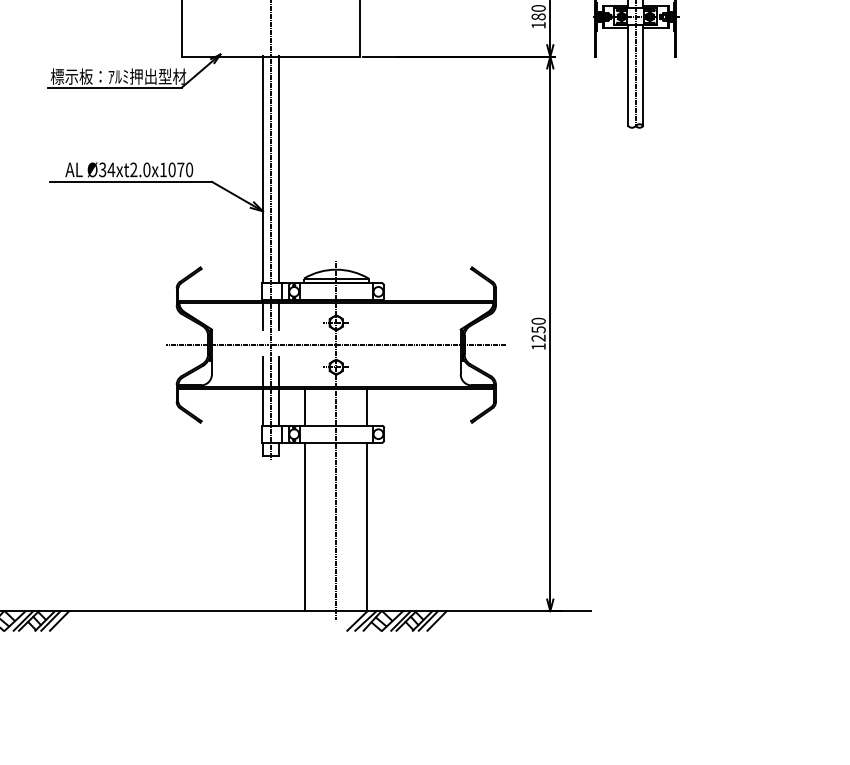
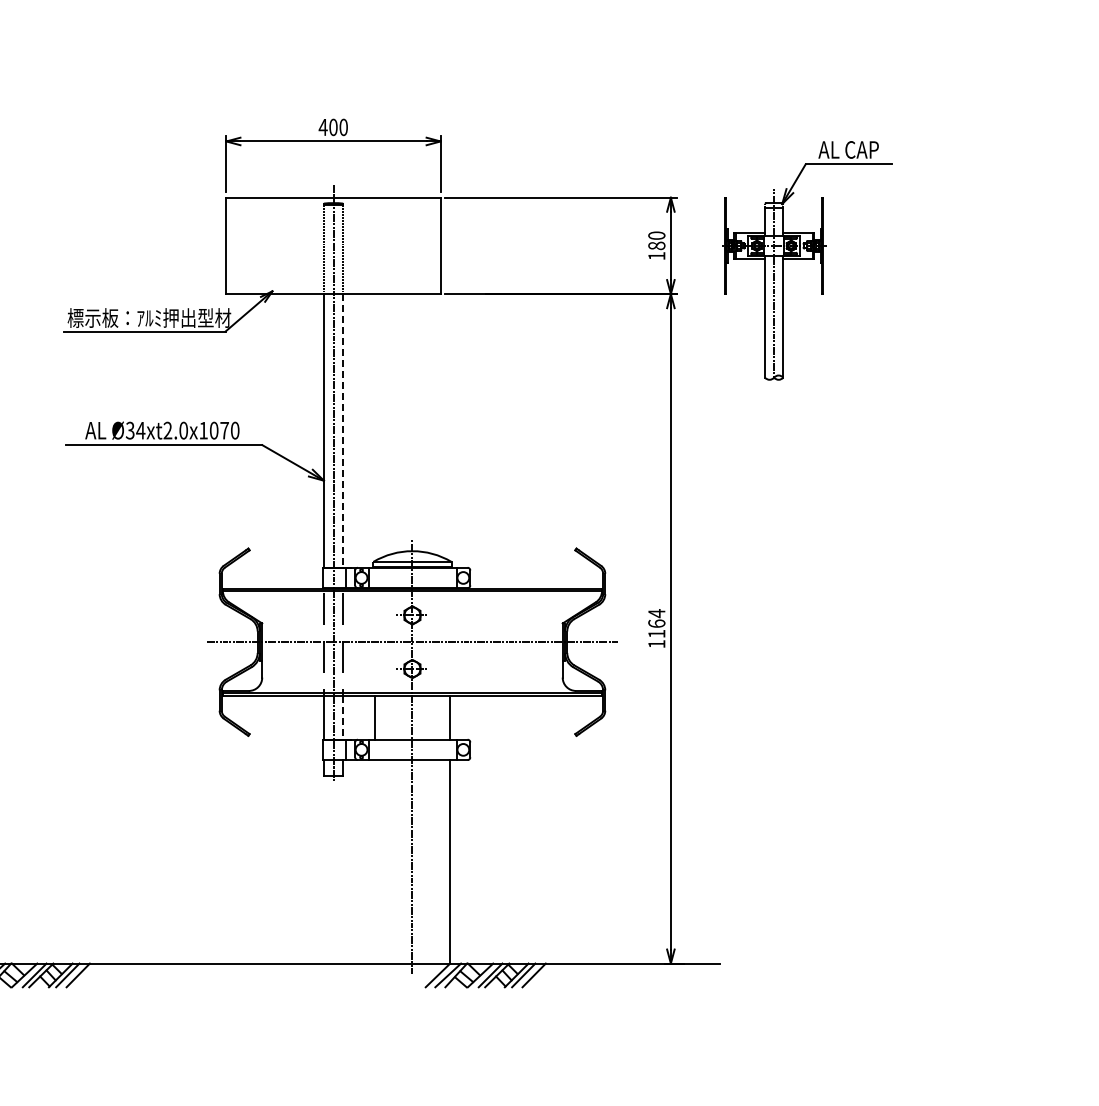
line: (278, 169) -> (342, 430), solid -> dashed
text: (538, 329) -> (656, 623), 1250 -> 1164
line: (278, 407) -> (342, 717), solid -> dashed
line: (305, 526) -> (375, 861), removed

